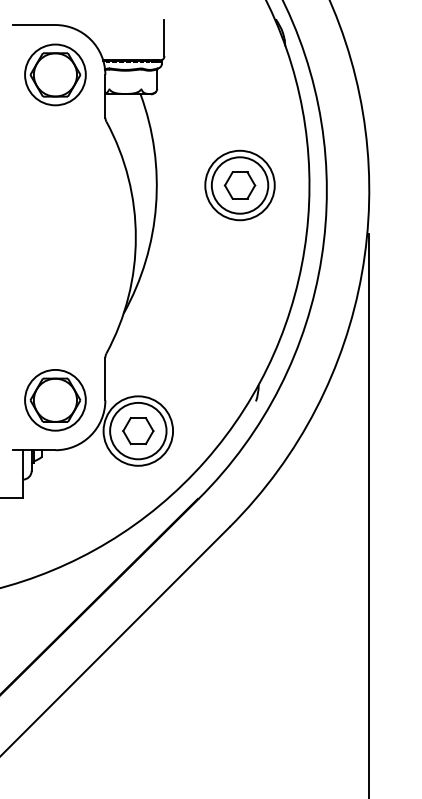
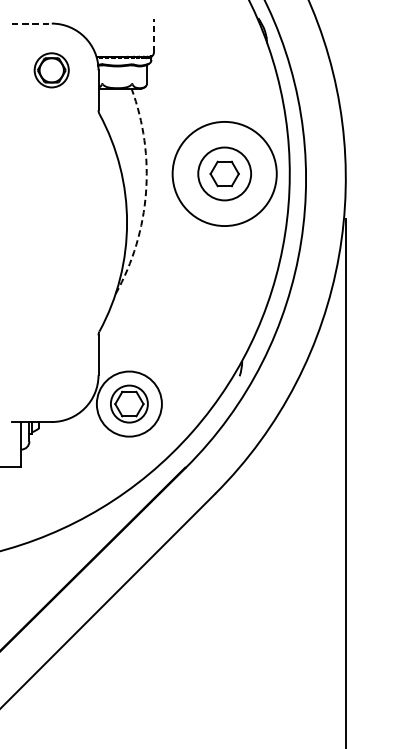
line: (34, 25) -> (32, 24), solid -> dashed
line: (164, 37) -> (153, 35), solid -> dashed
part: (55, 74) -> (51, 69), size x0.6
circle: (239, 185) -> (224, 173), size x1.6
arc: (156, 205) -> (146, 192), solid -> dashed
part: (55, 400) -> (51, 375), removed
circle: (138, 430) -> (129, 403), size x0.7

